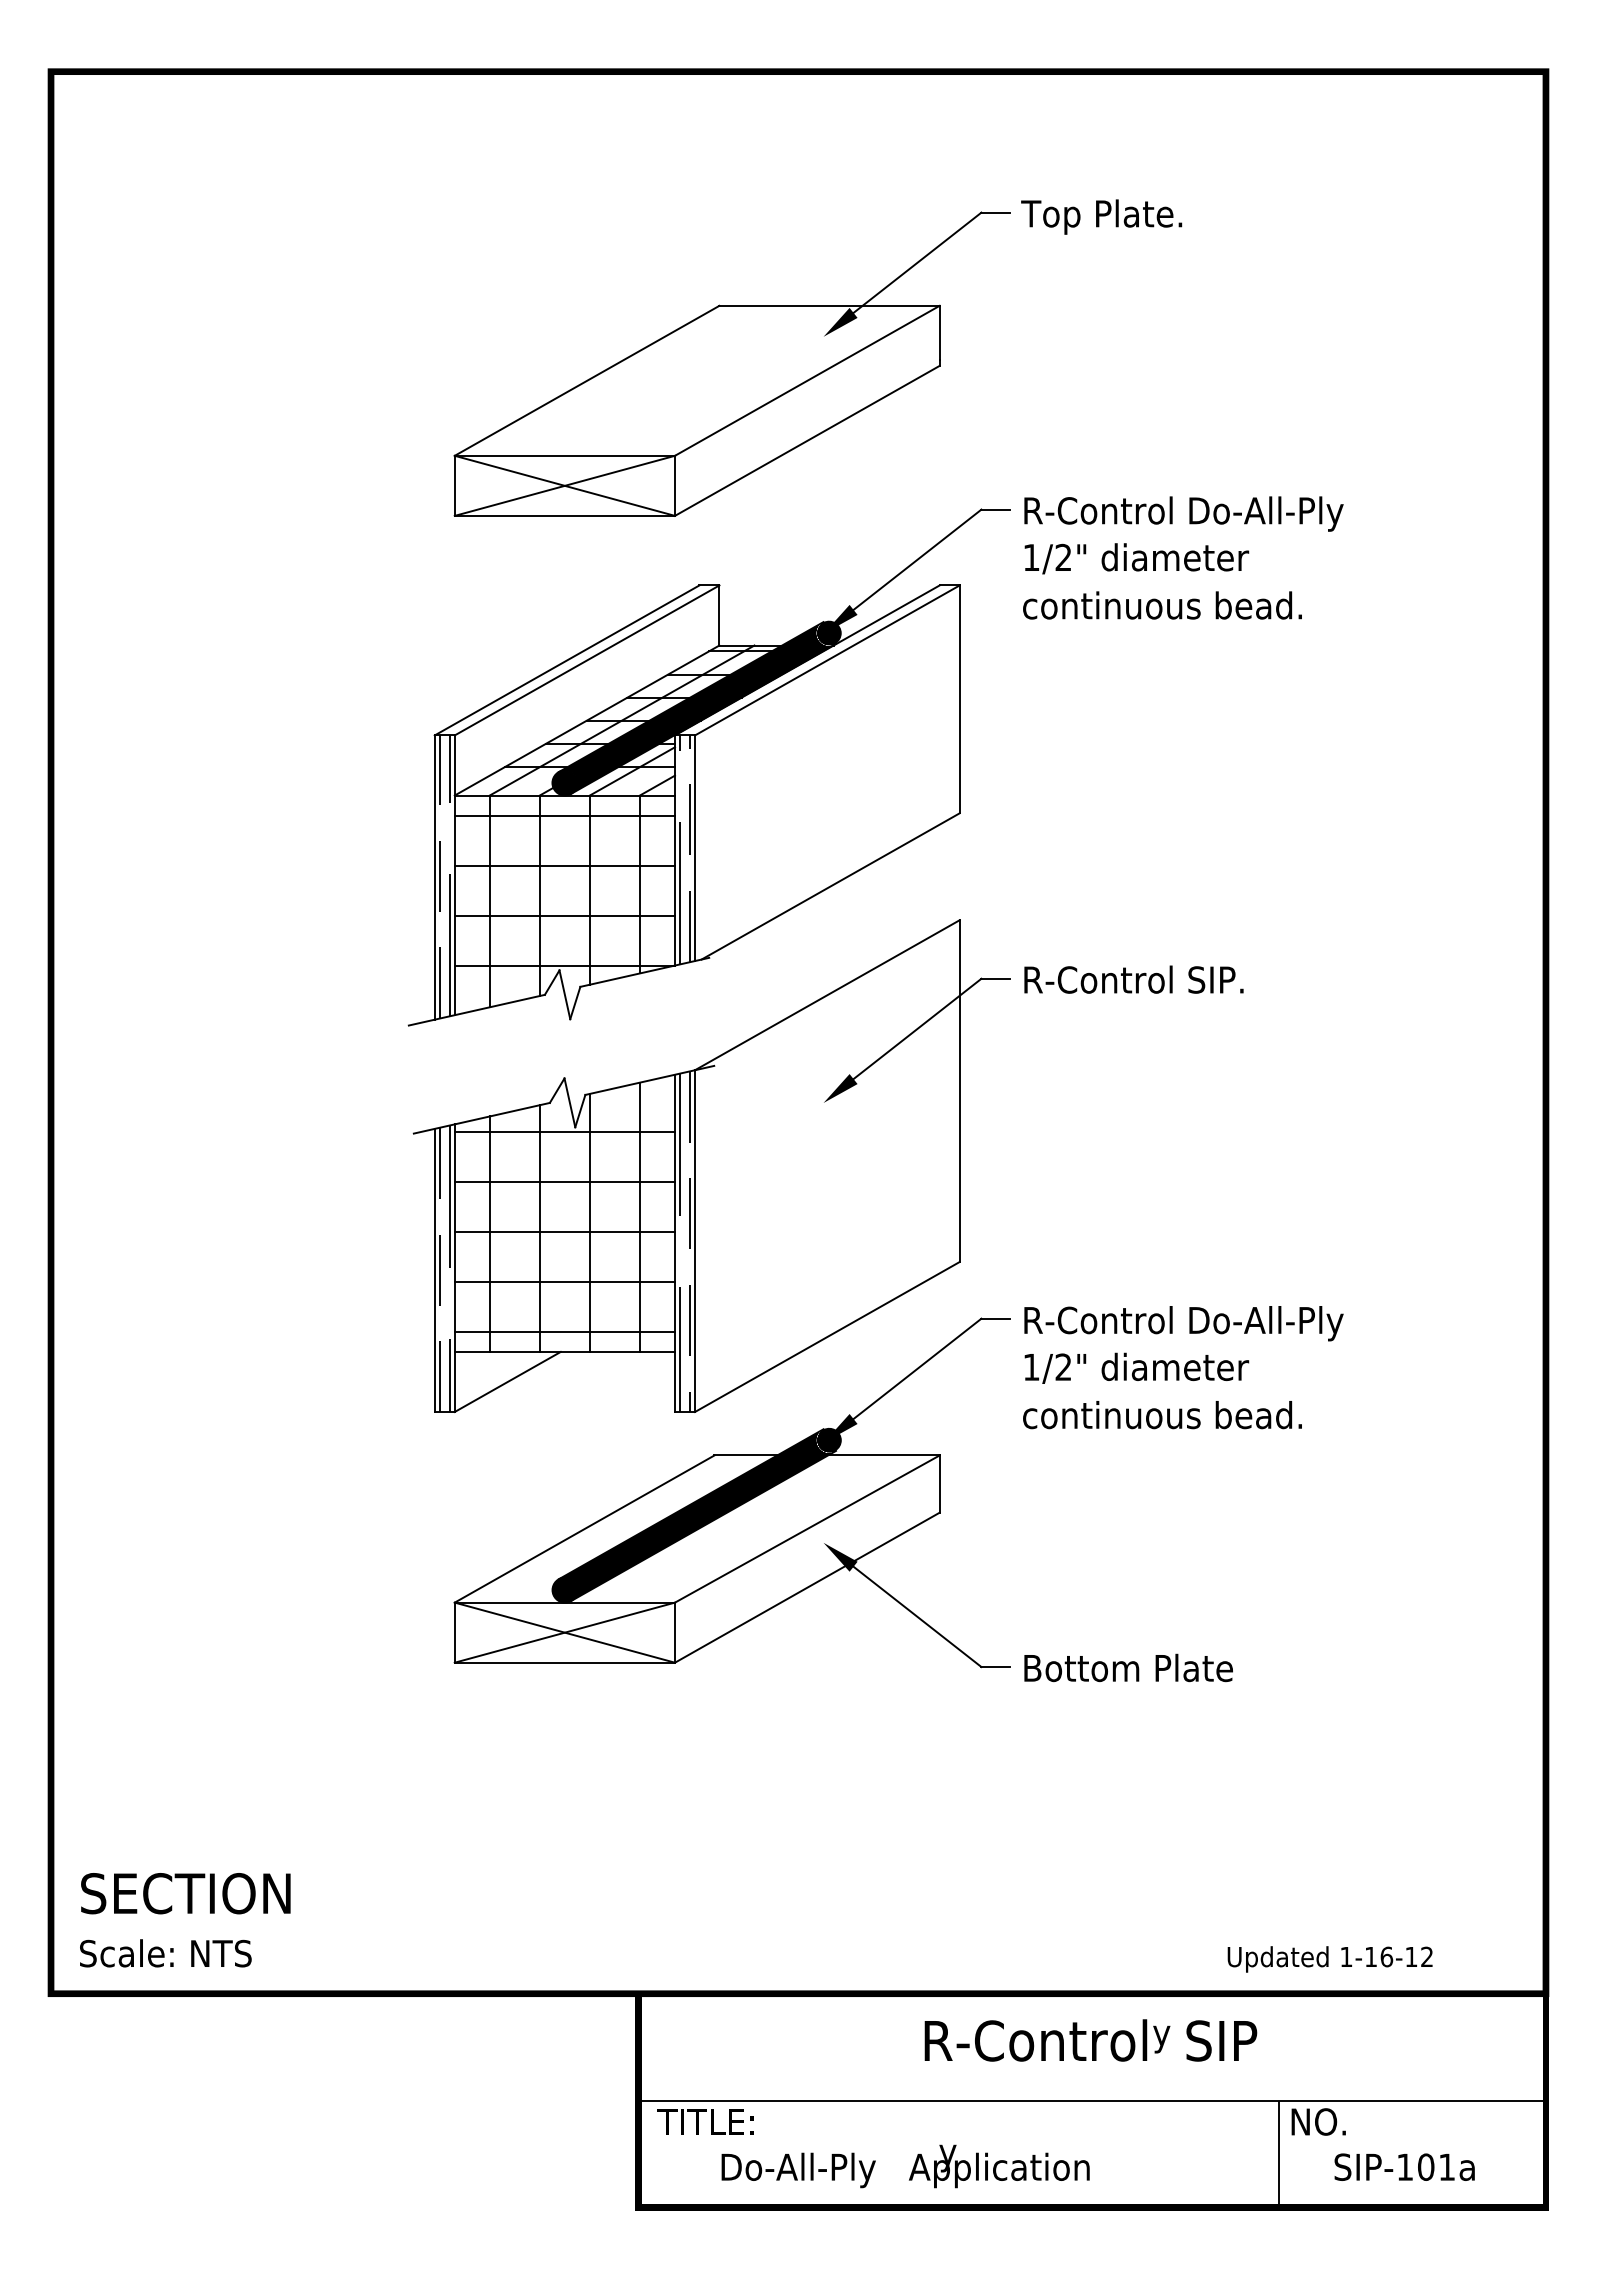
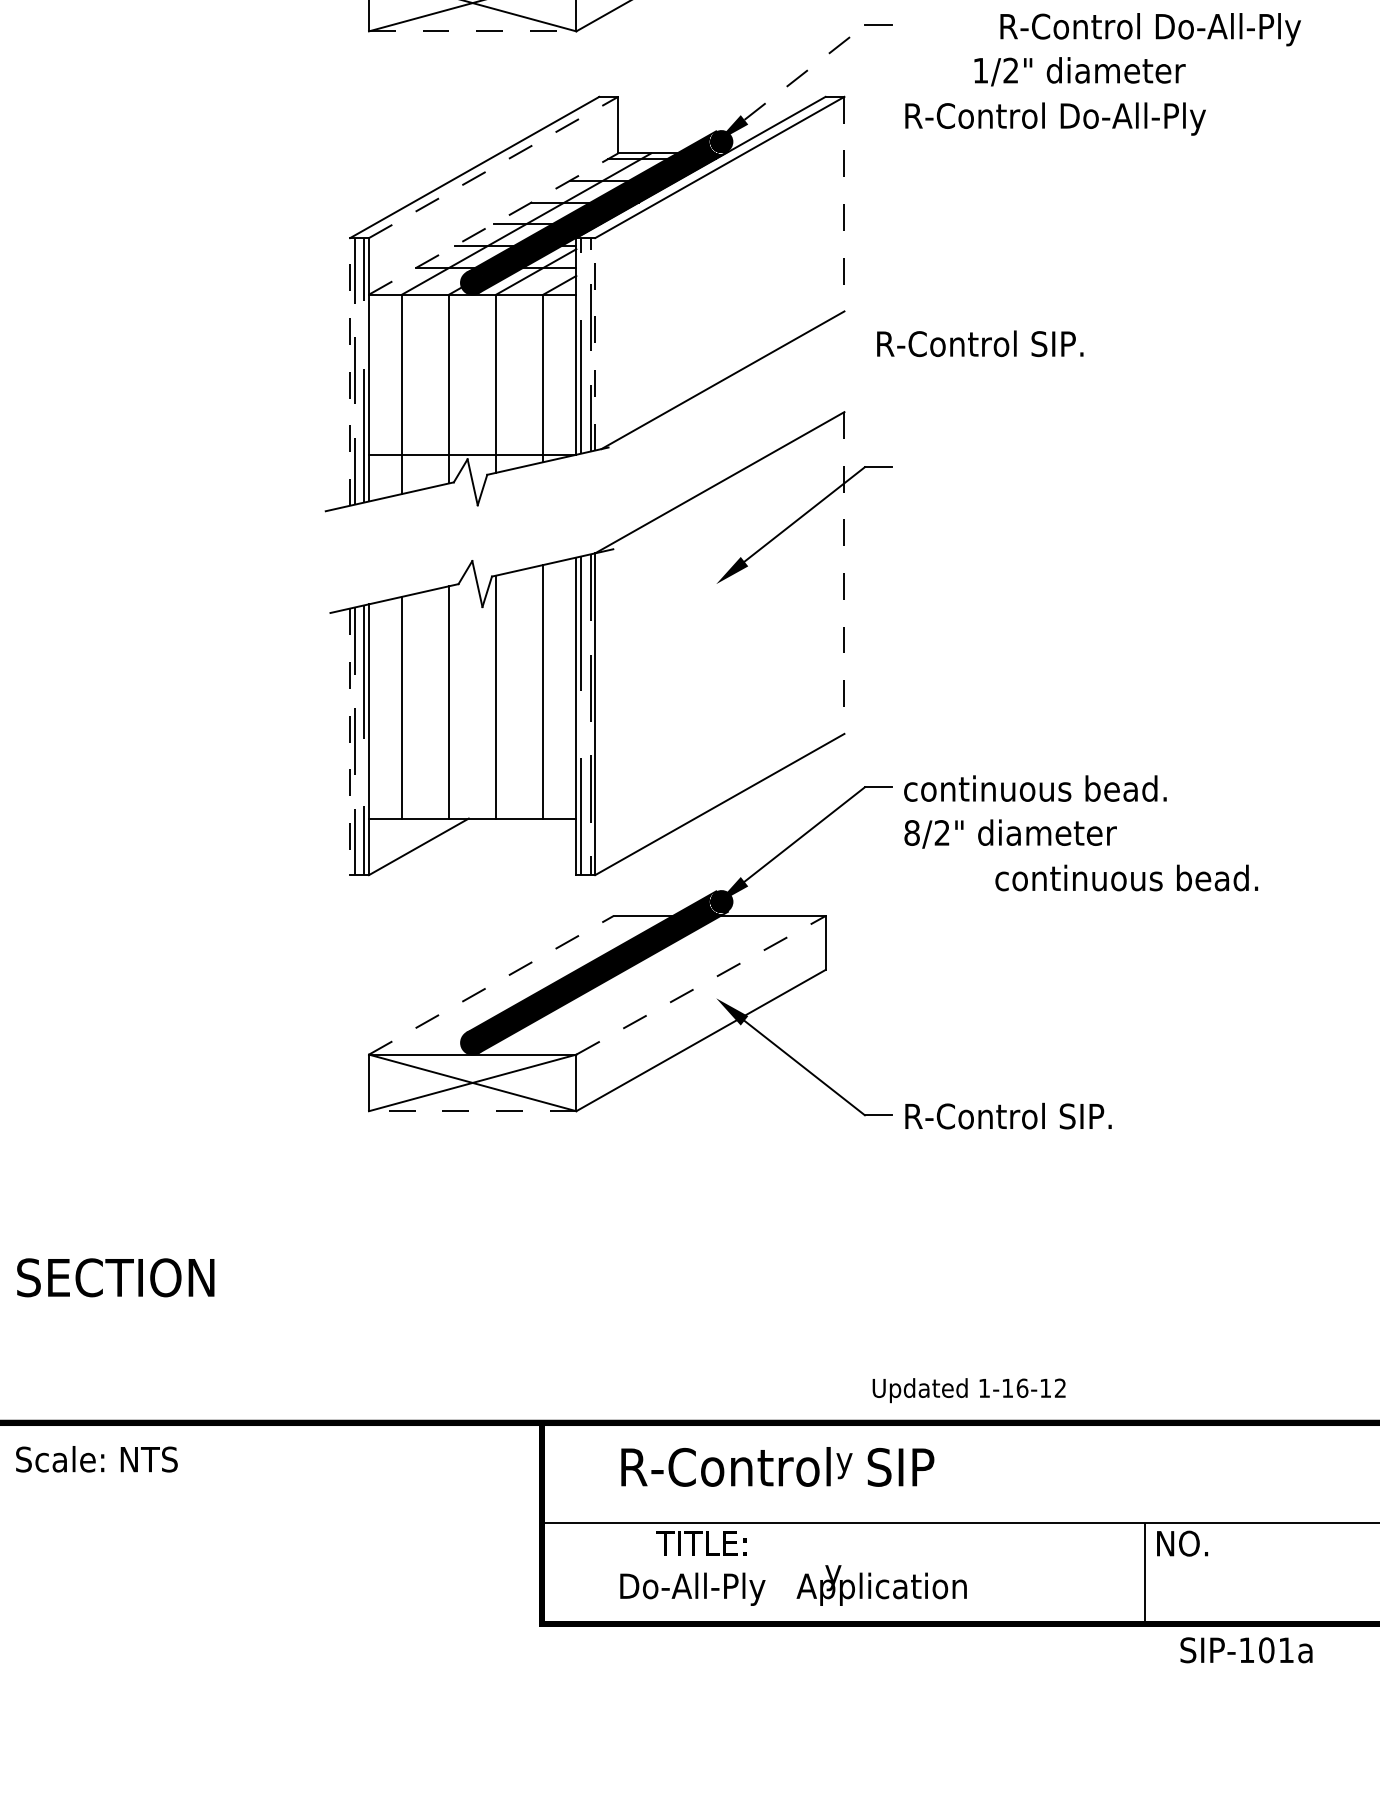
text: (1183, 513) -> (1150, 29), moved
line: (565, 515) -> (473, 30), solid -> dashed
text: (1136, 558) -> (1079, 71), moved
line: (917, 559) -> (804, 72), solid -> dashed
text: (1183, 608) -> (1055, 118), continuous bead. -> R-Control Do-All-Ply
line: (587, 660) -> (493, 167), solid -> dashed
line: (959, 699) -> (844, 204), solid -> dashed
line: (587, 720) -> (493, 224), solid -> dashed
line: (564, 815) -> (472, 313), removed
line: (695, 848) -> (595, 344), solid -> dashed
line: (564, 865) -> (472, 360), removed
line: (434, 877) -> (349, 371), solid -> dashed
line: (564, 915) -> (472, 407), removed
text: (1133, 979) -> (979, 343), moved
line: (959, 1091) -> (844, 573), solid -> dashed
line: (564, 1131) -> (472, 611), removed
line: (564, 1181) -> (472, 658), removed
line: (564, 1231) -> (472, 705), removed
line: (434, 1270) -> (349, 741), solid -> dashed
line: (564, 1281) -> (472, 752), removed
text: (1183, 1323) -> (1055, 791), R-Control Do-All-Ply -> continuous bead.
line: (564, 1331) -> (472, 799), removed
text: (1031, 1367) -> (912, 833), 1/2" -> 8/2"
text: (1162, 1415) -> (1126, 878), moved
line: (585, 1528) -> (492, 984), solid -> dashed
line: (807, 1528) -> (701, 984), solid -> dashed
line: (564, 1662) -> (472, 1111), solid -> dashed
text: (1135, 1667) -> (1009, 1115), Bottom Plate -> R-Control SIP.
text: (185, 1893) -> (115, 1277), moved
text: (165, 1953) -> (96, 1459), moved
text: (1329, 1959) -> (968, 1390), moved
text: (1090, 2040) -> (777, 1466), moved
text: (705, 2121) -> (701, 1543), moved
text: (1404, 2166) -> (1246, 1649), moved

